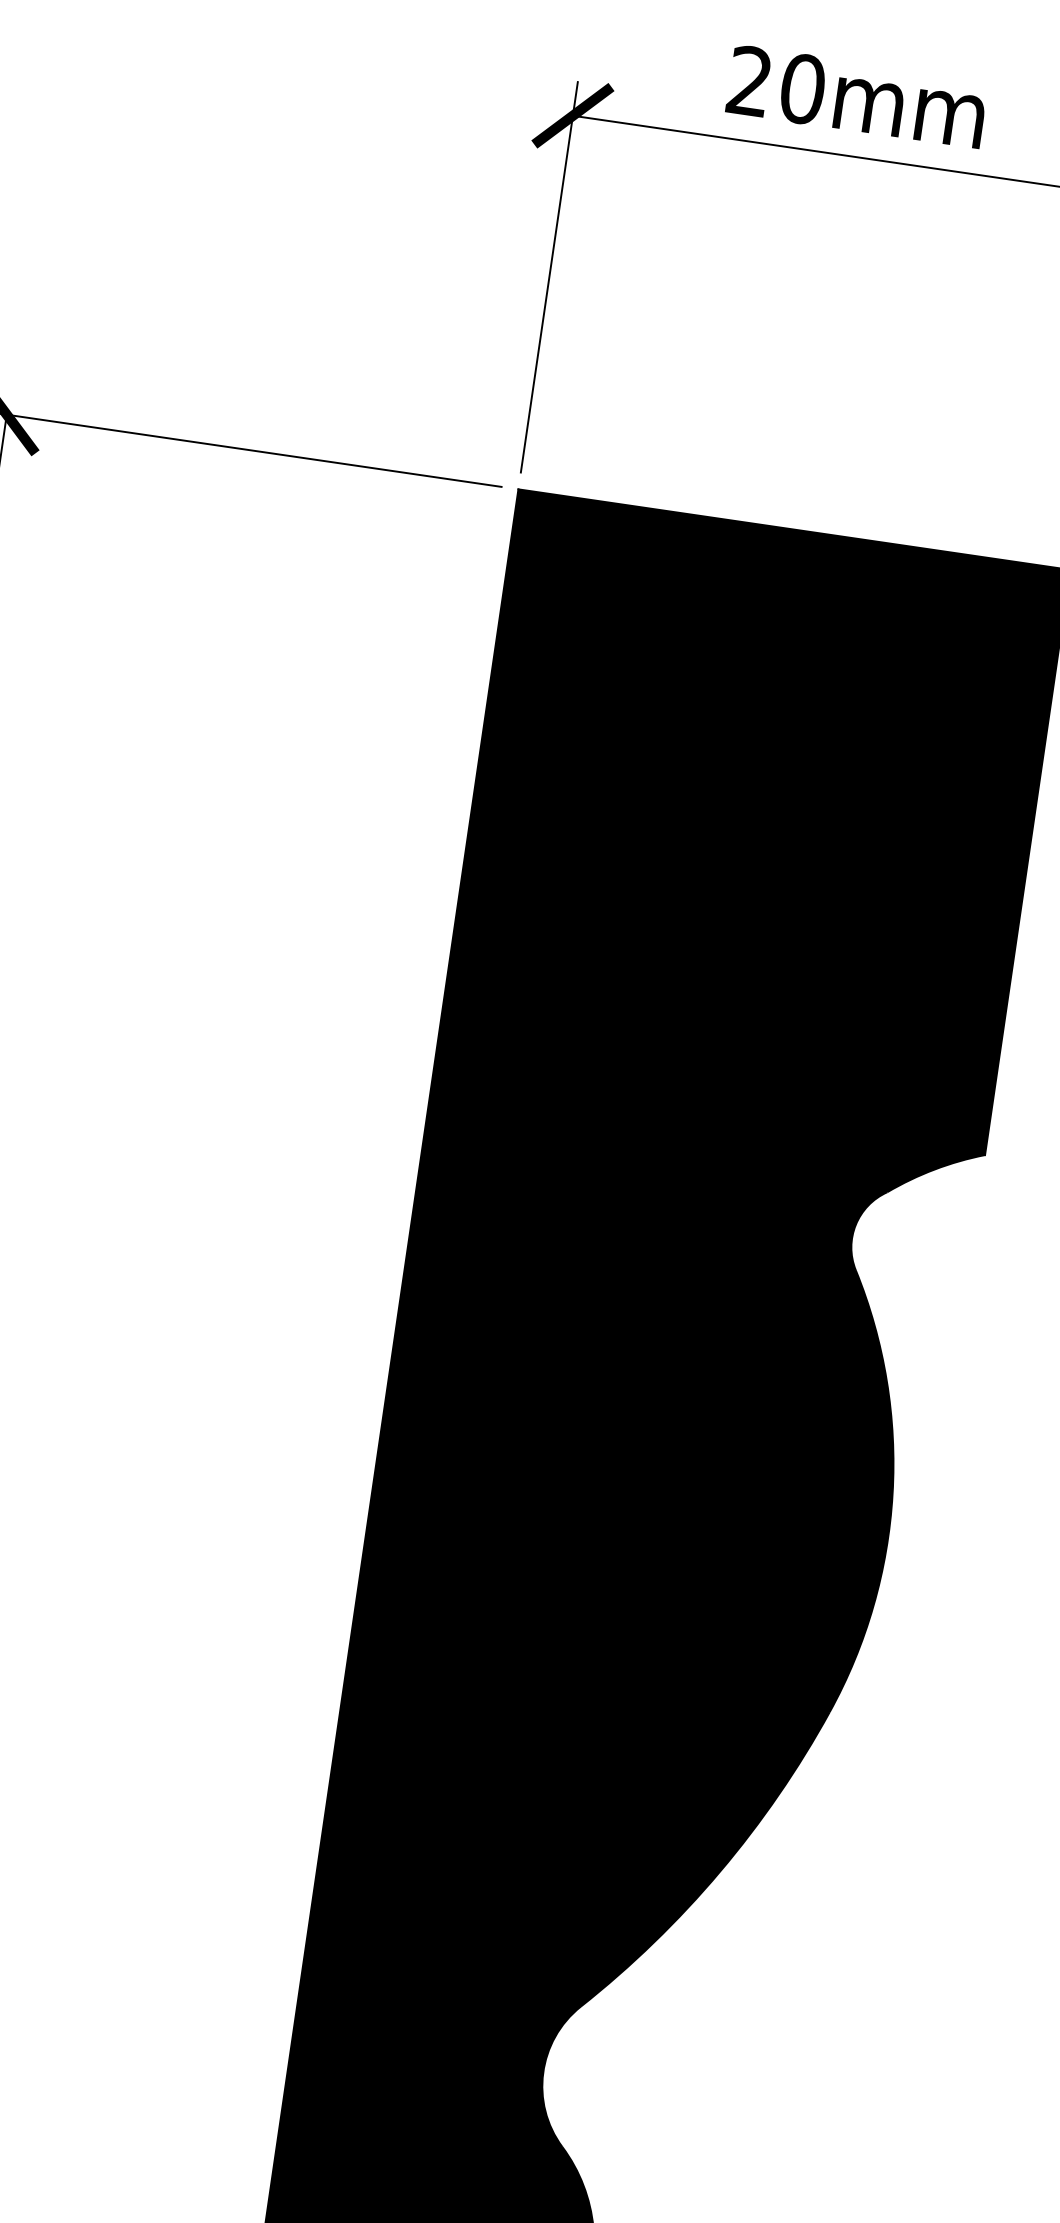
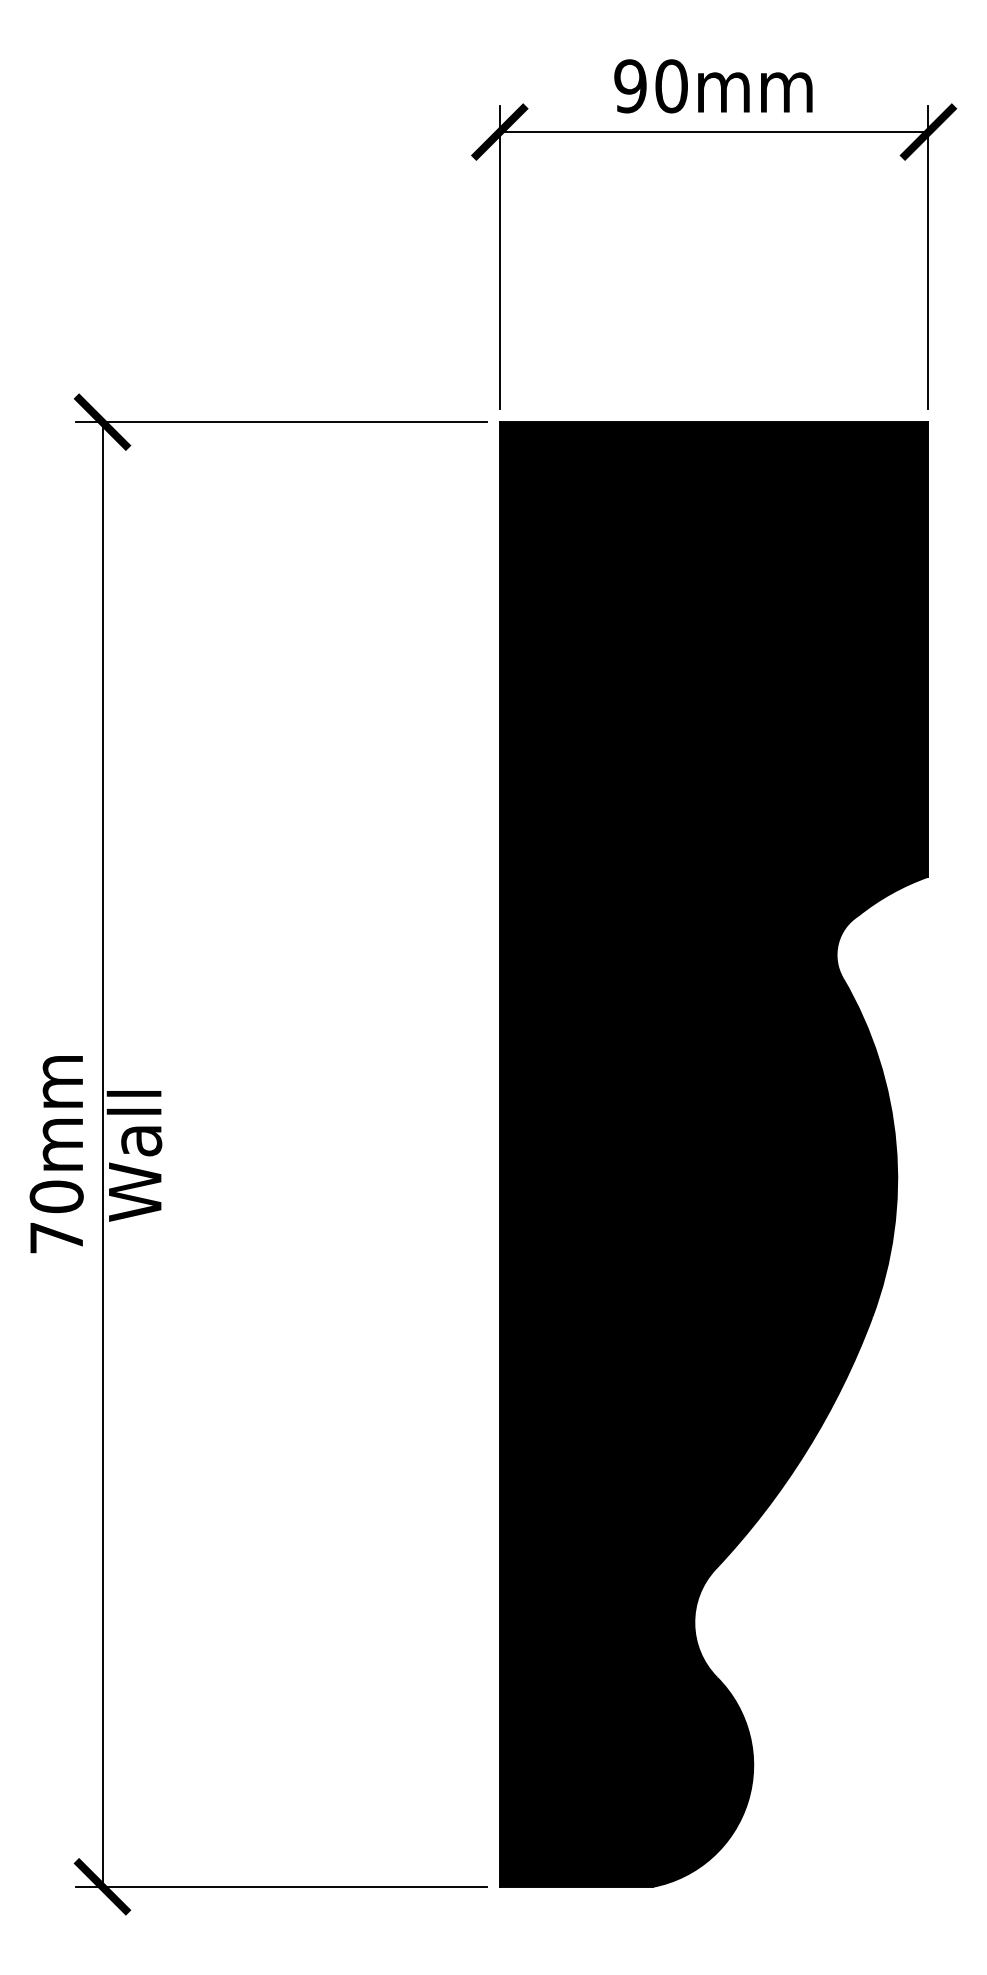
text: (749, 81) -> (630, 86), 20mm -> 90mm

